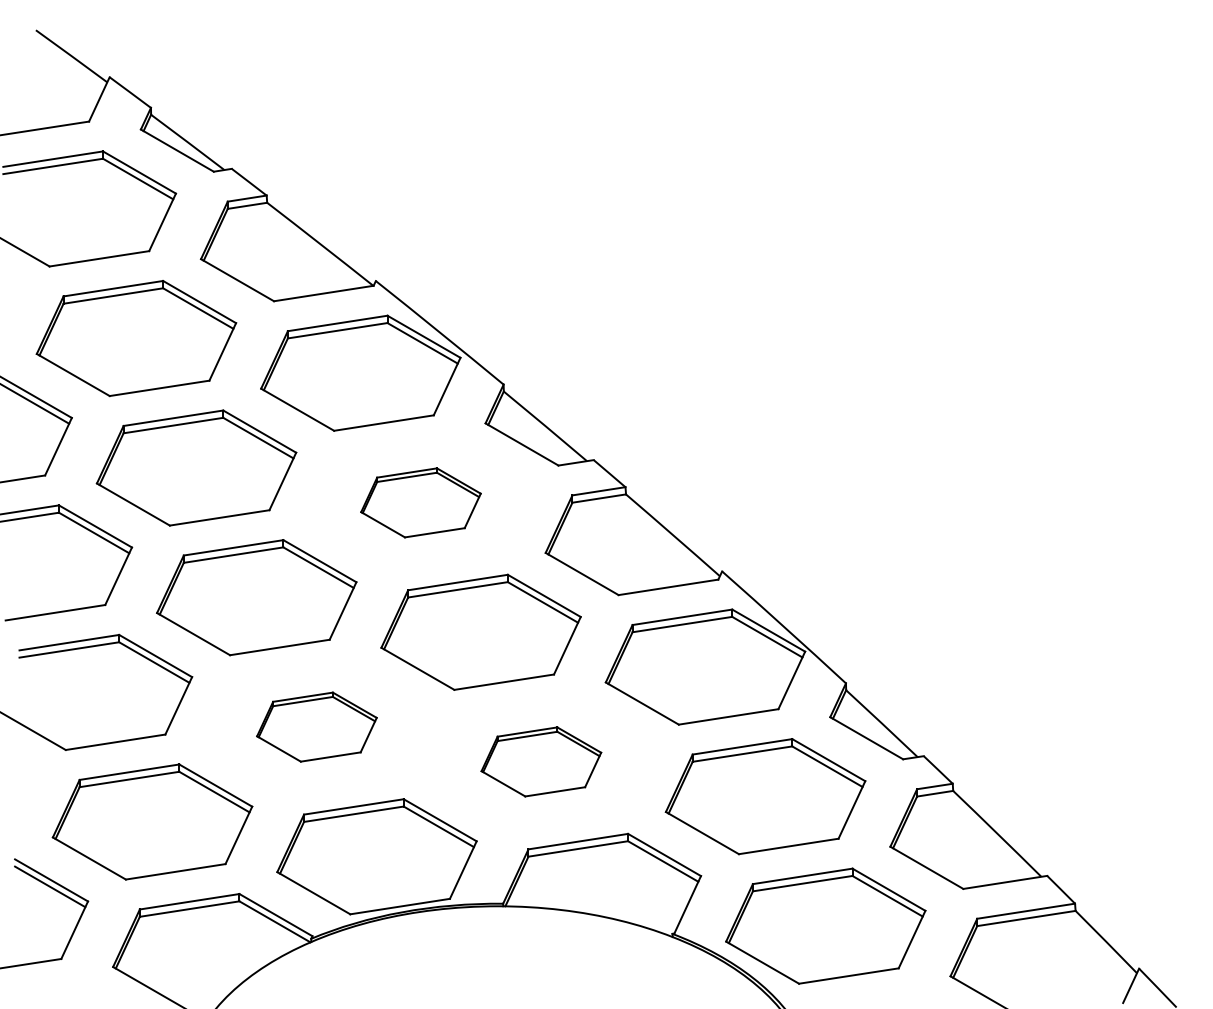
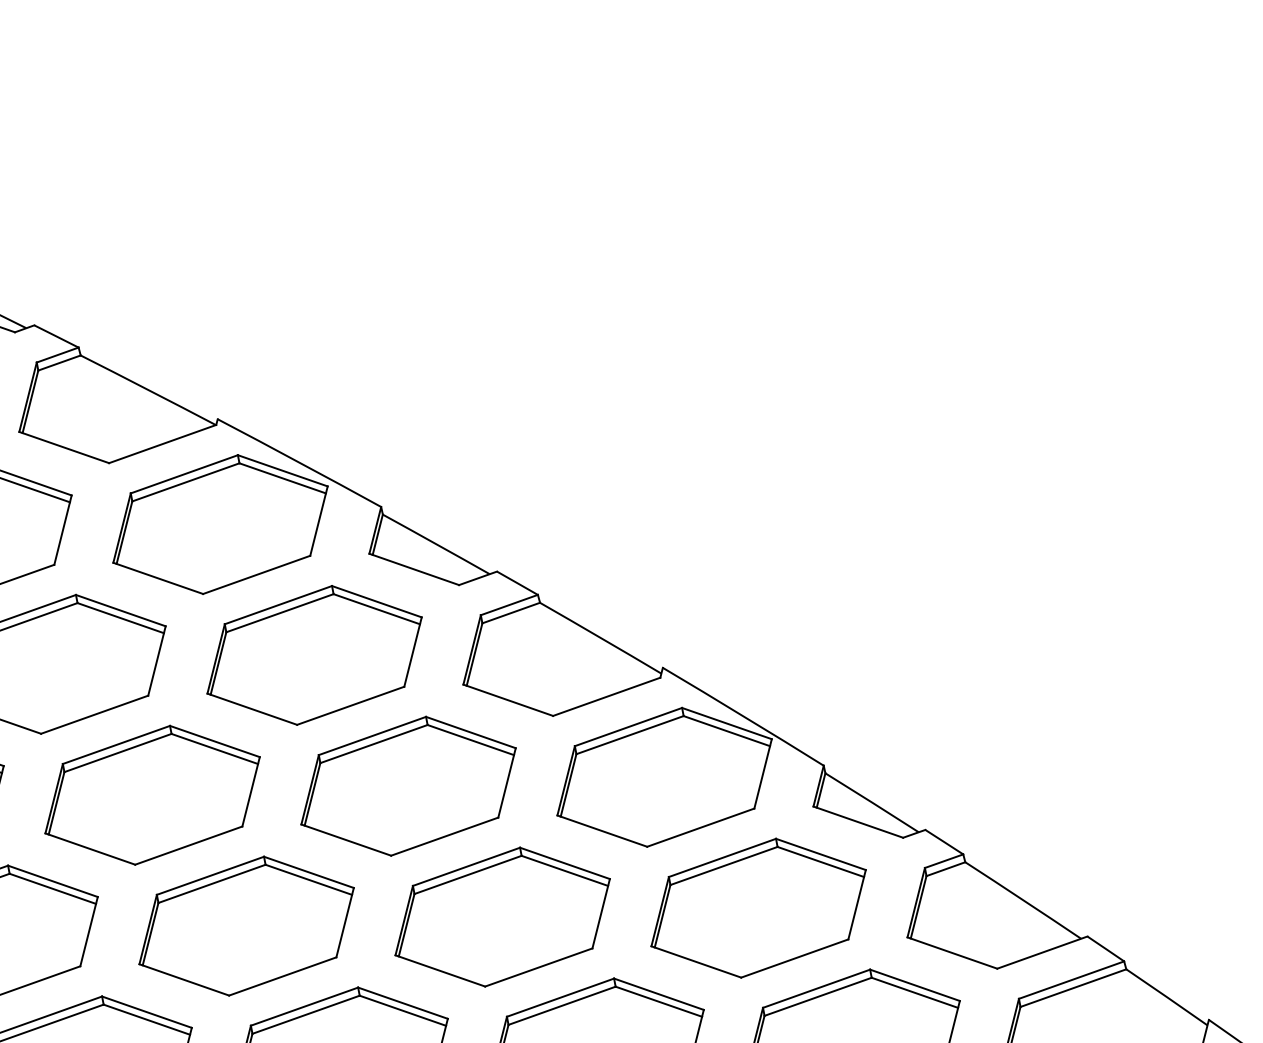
part: (420, 502) -> (313, 655), size x1.67
part: (316, 726) -> (246, 925), size x1.67
part: (541, 761) -> (502, 916), size x1.67

